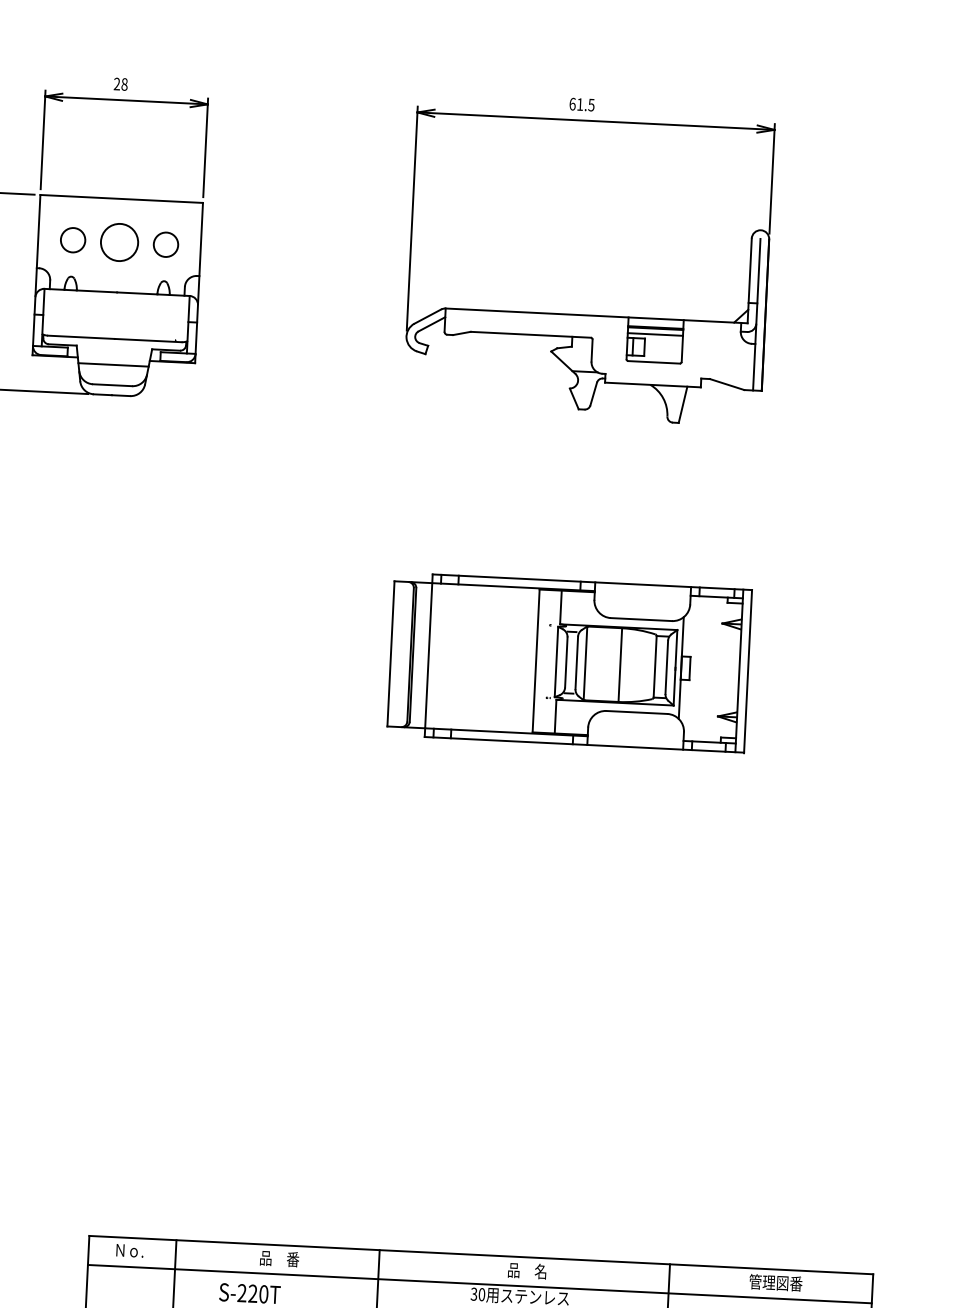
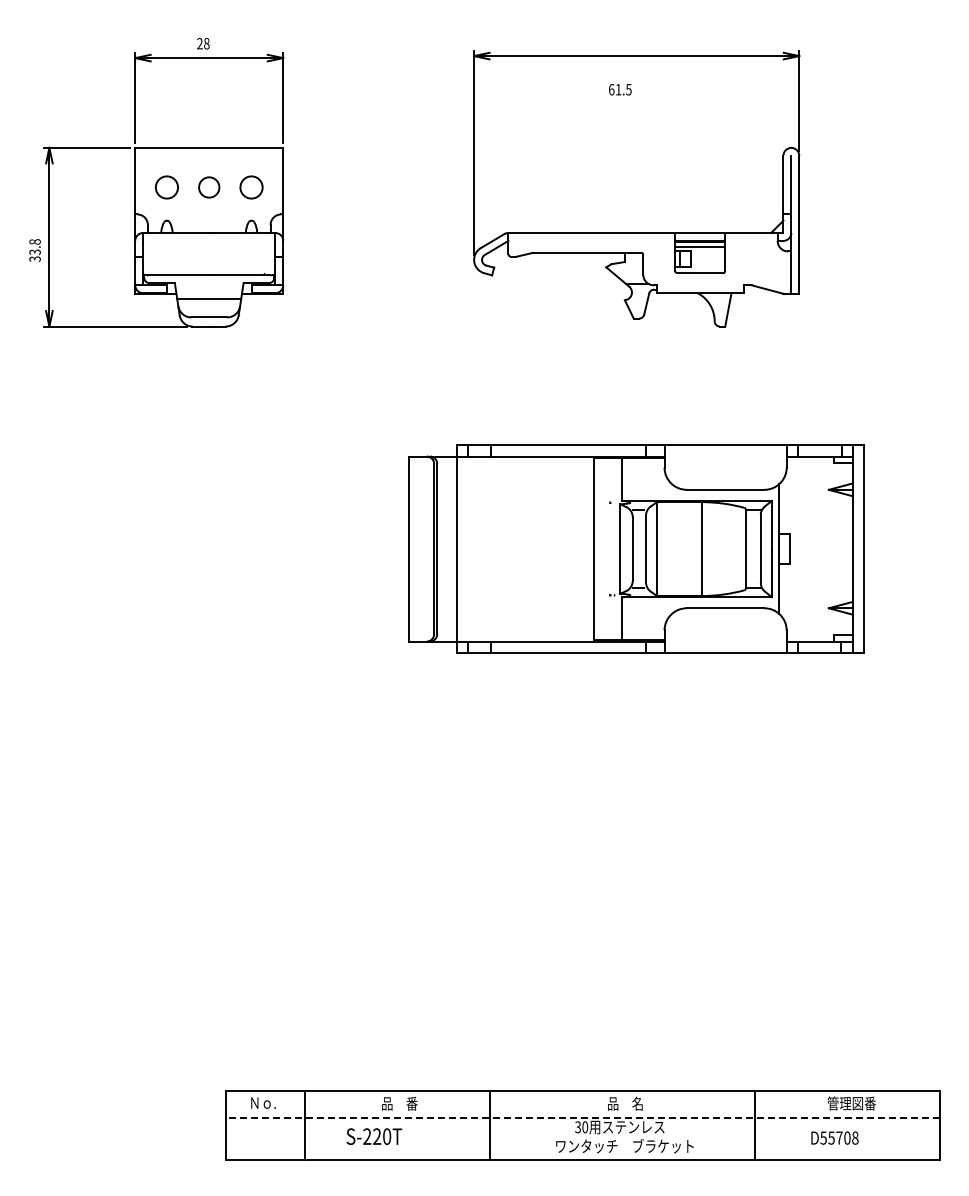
text: (582, 104) -> (620, 89), moved
circle: (119, 242) -> (209, 187), size x0.6
part: (569, 662) -> (636, 549), size x1.4
line: (479, 1283) -> (582, 1117), solid -> dashed

